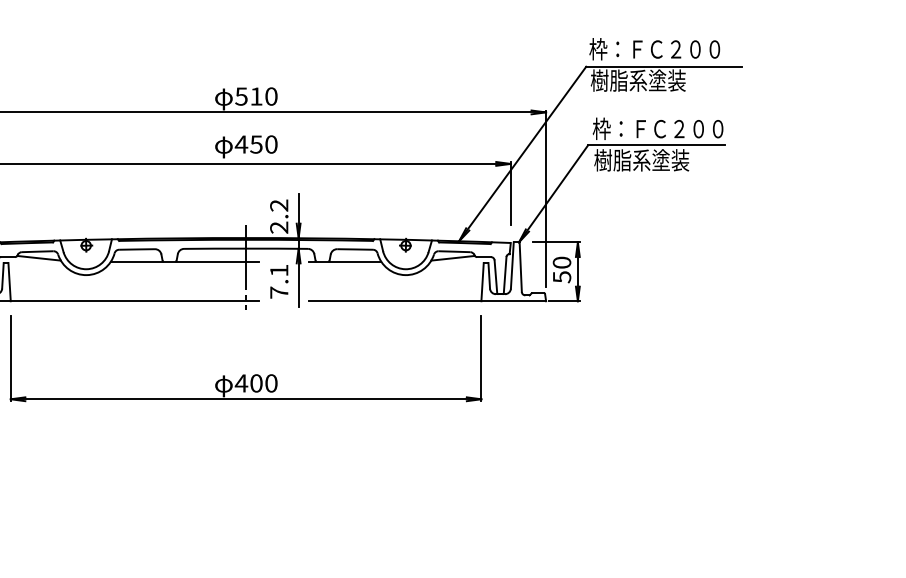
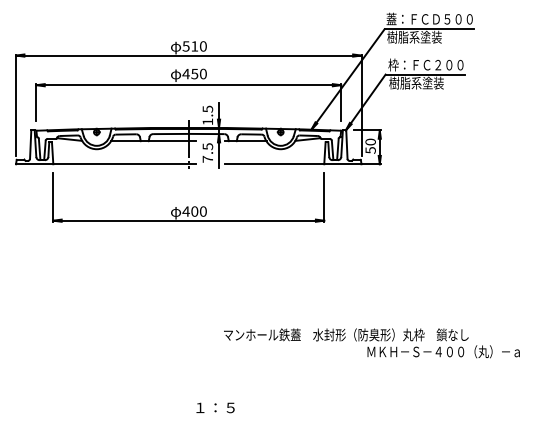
text: (664, 48) -> (429, 18), 枠：ＦＣ２００ -> 蓋：ＦＣＤ５００
text: (278, 216) -> (207, 115), 2.2 -> 1.5
text: (278, 270) -> (207, 146), 7.1 -> 7.5

